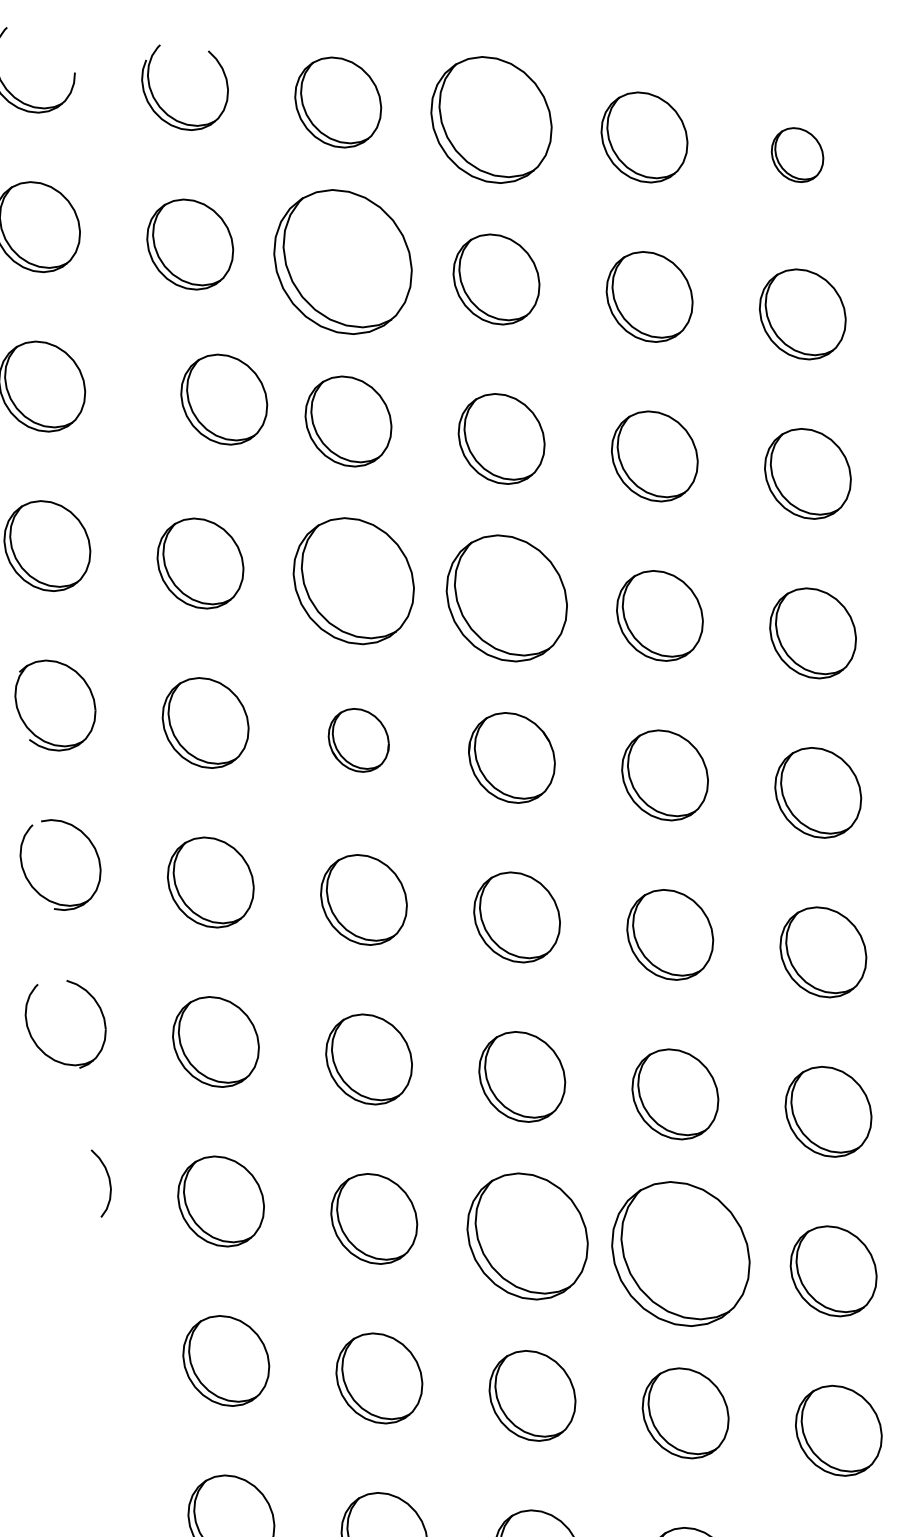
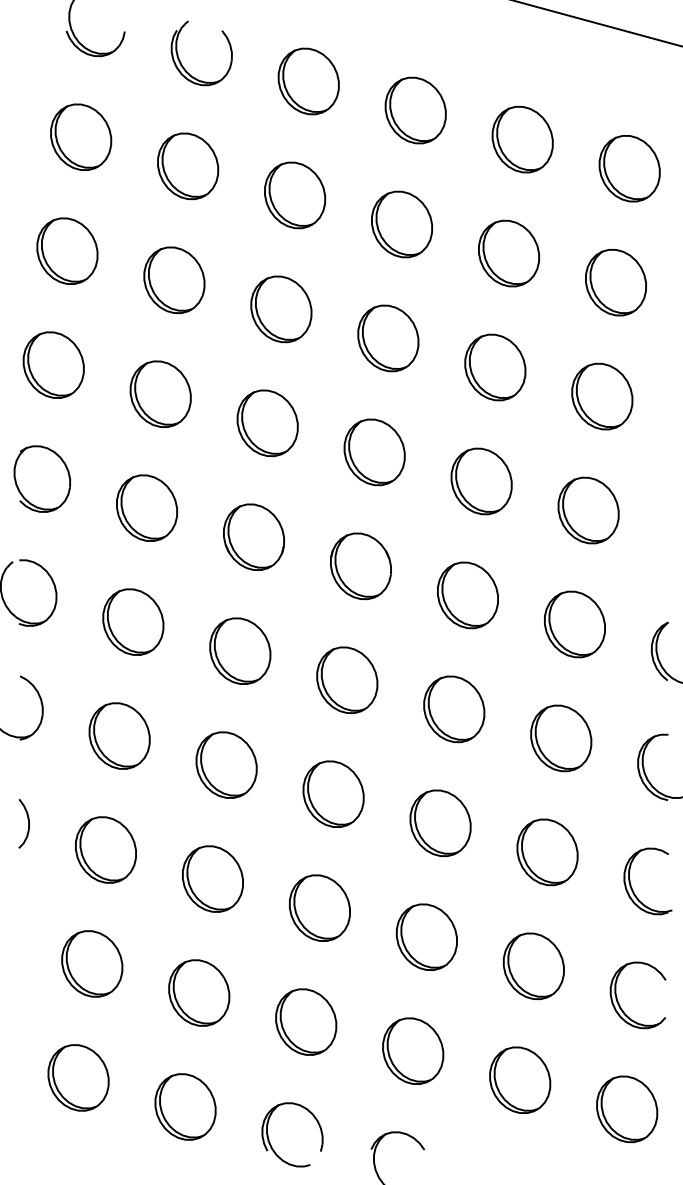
part: (491, 119) -> (415, 110), size x0.71
part: (797, 154) -> (629, 168), size x1.67
part: (343, 262) -> (295, 195), size x0.62
part: (224, 398) -> (174, 279), moved
part: (353, 579) -> (267, 422), size x0.71
part: (506, 598) -> (374, 452), size x0.71
part: (357, 739) -> (253, 536), size x1.43
part: (526, 1235) -> (319, 907), size x0.71
part: (679, 1252) -> (426, 936), size x0.62

